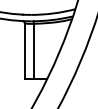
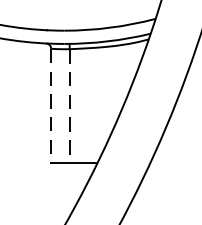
line: (24, 51) -> (50, 106), solid -> dashed
line: (33, 51) -> (68, 106), solid -> dashed

